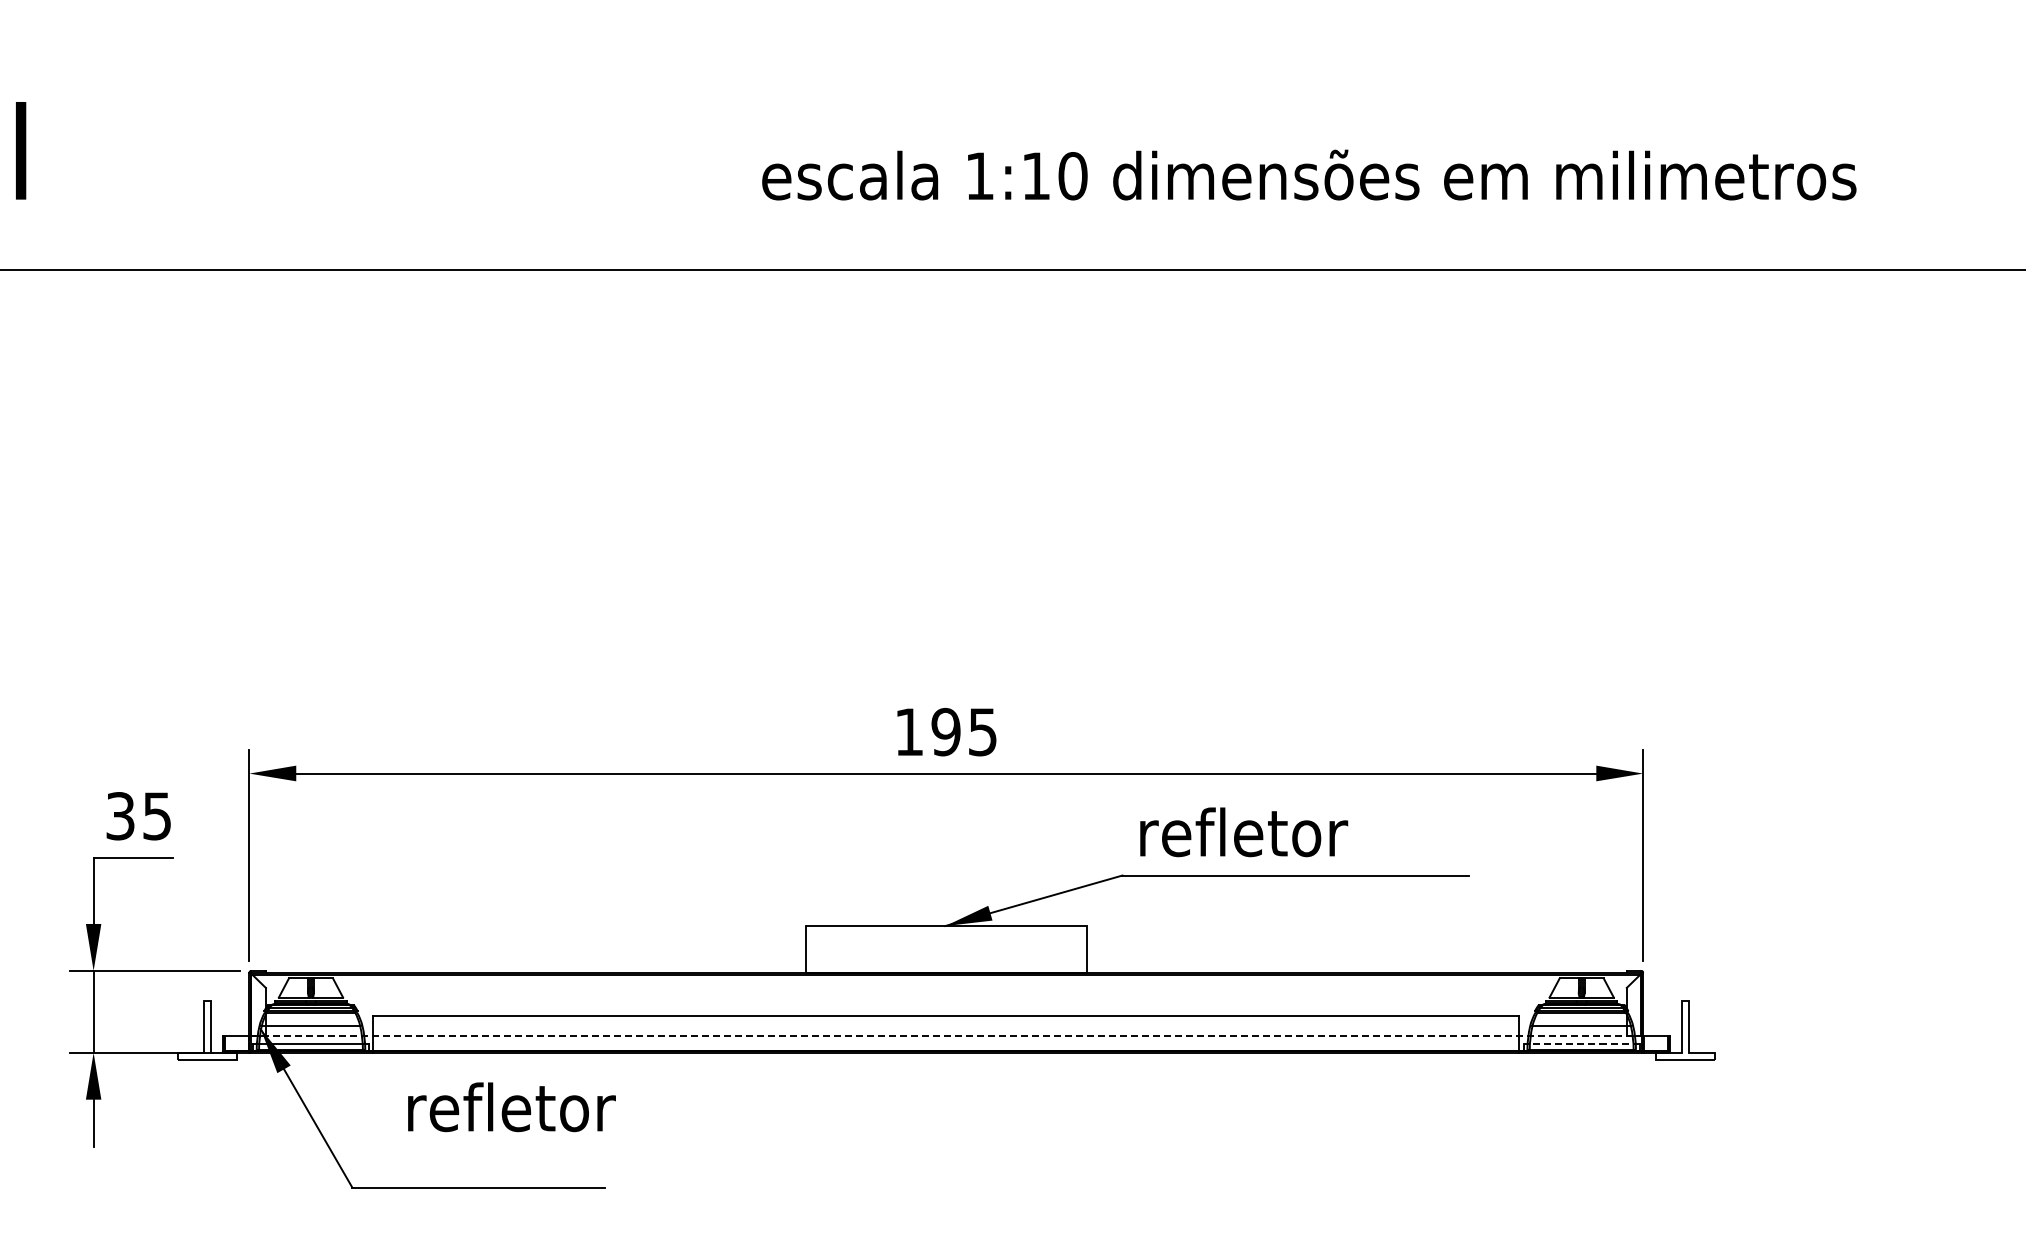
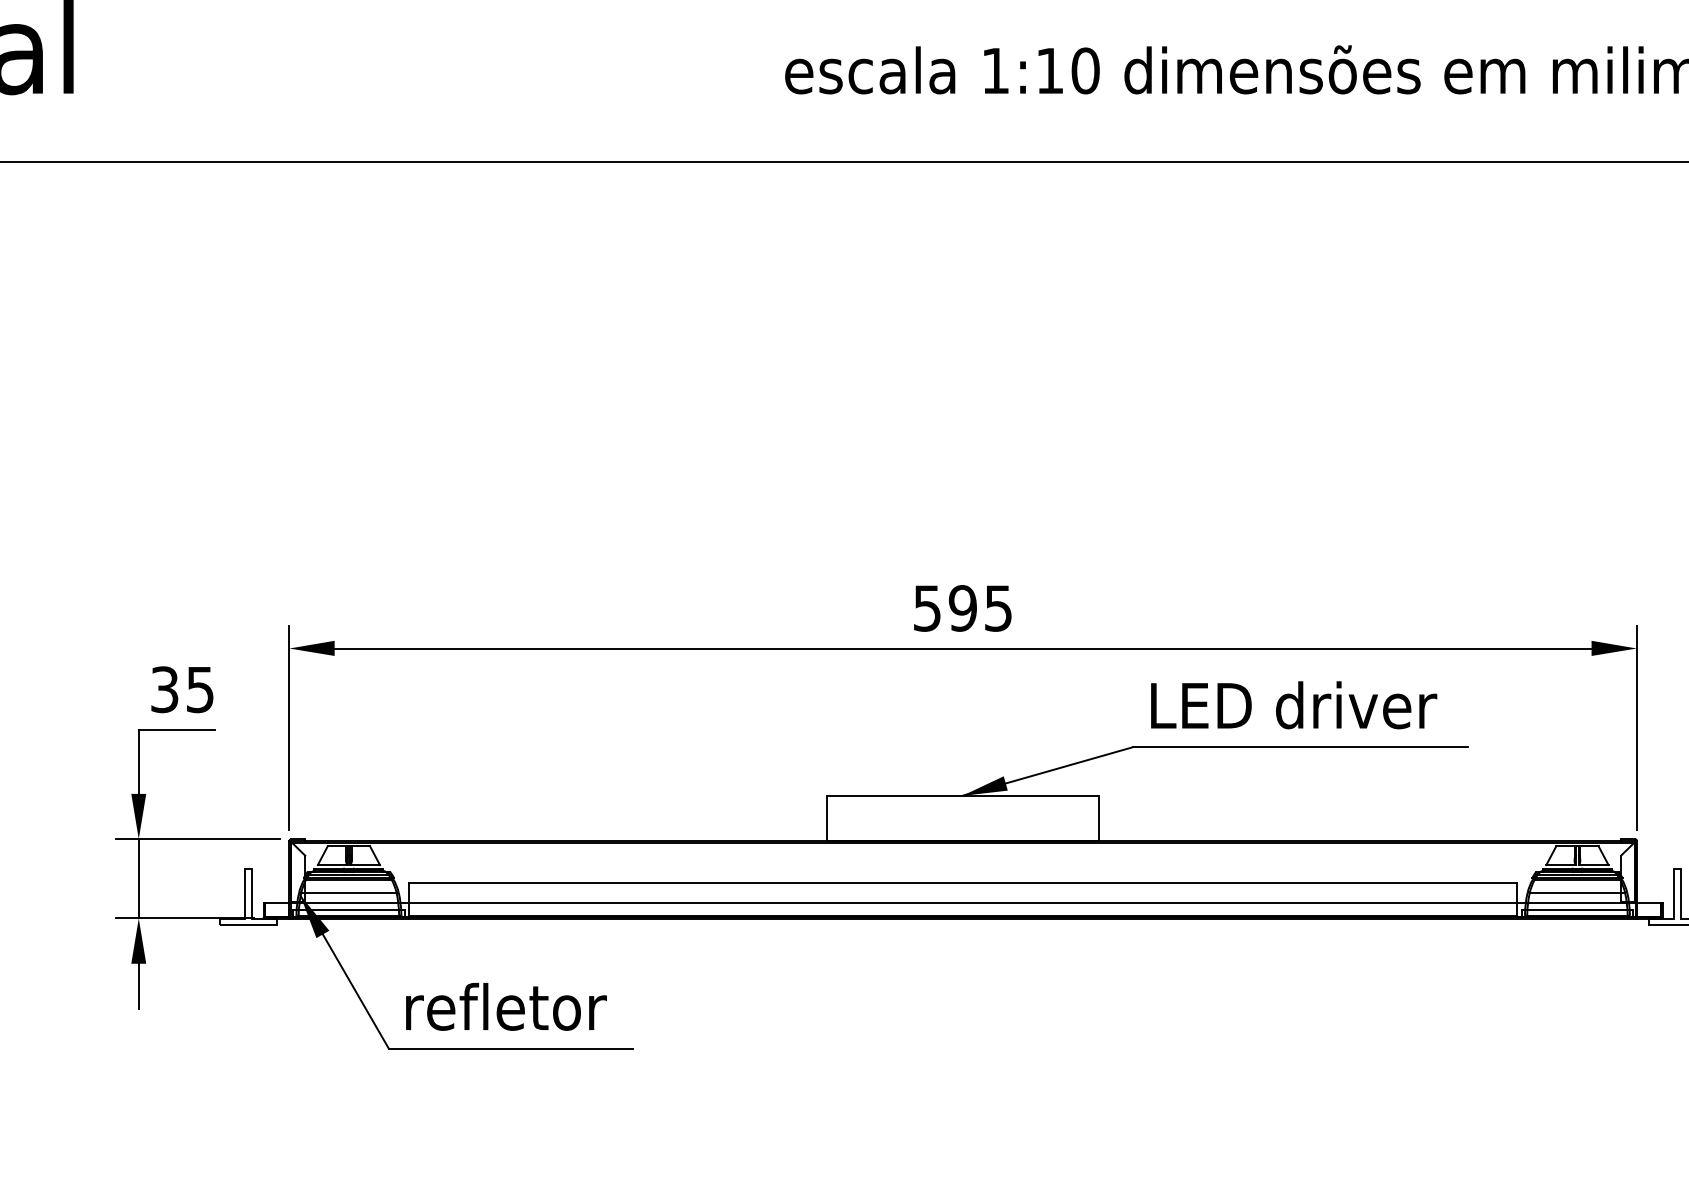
text: (908, 732) -> (926, 608), 195 -> 595
text: (1288, 832) -> (1293, 705), refletor -> LED driver
line: (946, 1036) -> (963, 902), dashed -> solid
line: (1581, 1043) -> (1577, 909), dashed -> solid
text: (511, 1107) -> (506, 1007), moved

